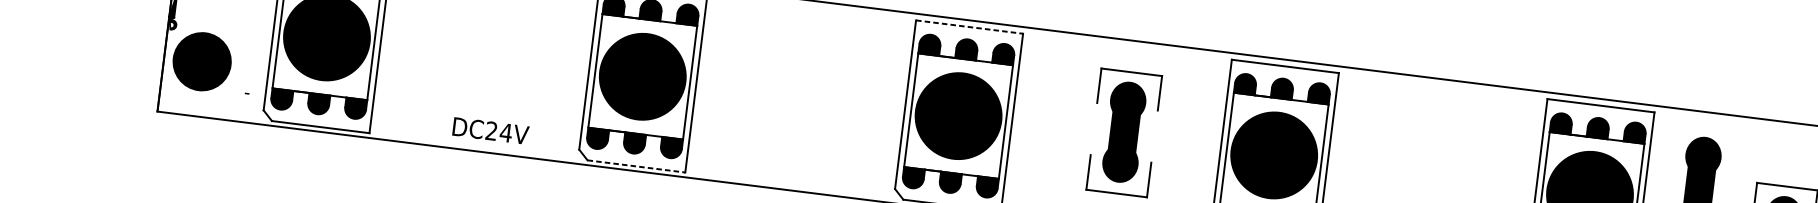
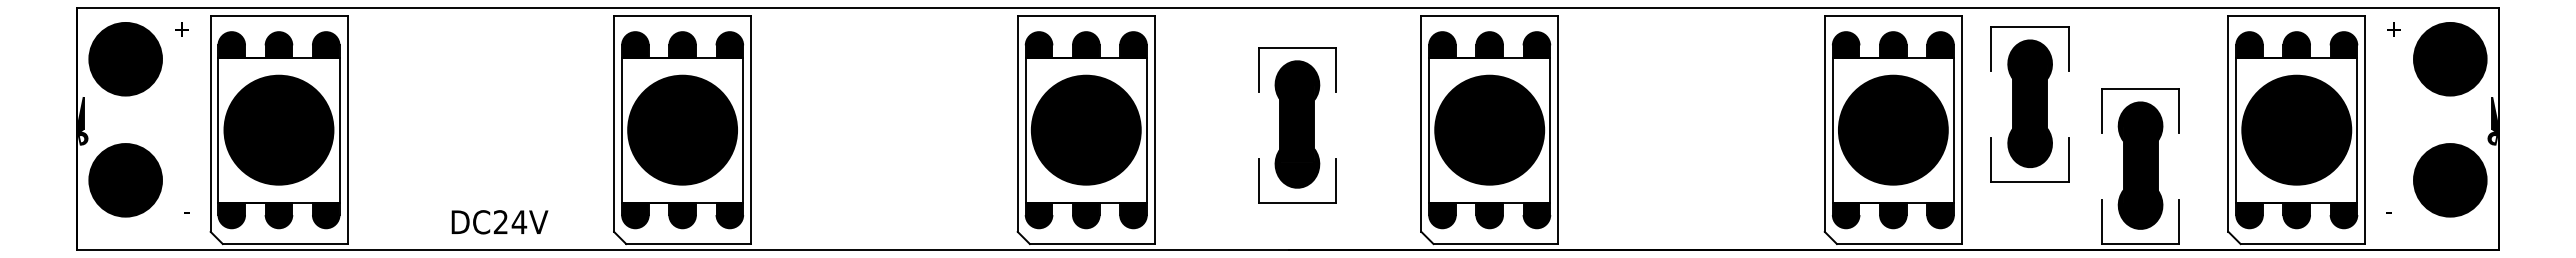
line: (969, 27) -> (1086, 16), dashed -> solid
part: (1706, 127) -> (2029, 27), added
line: (637, 166) -> (689, 244), dashed -> solid

